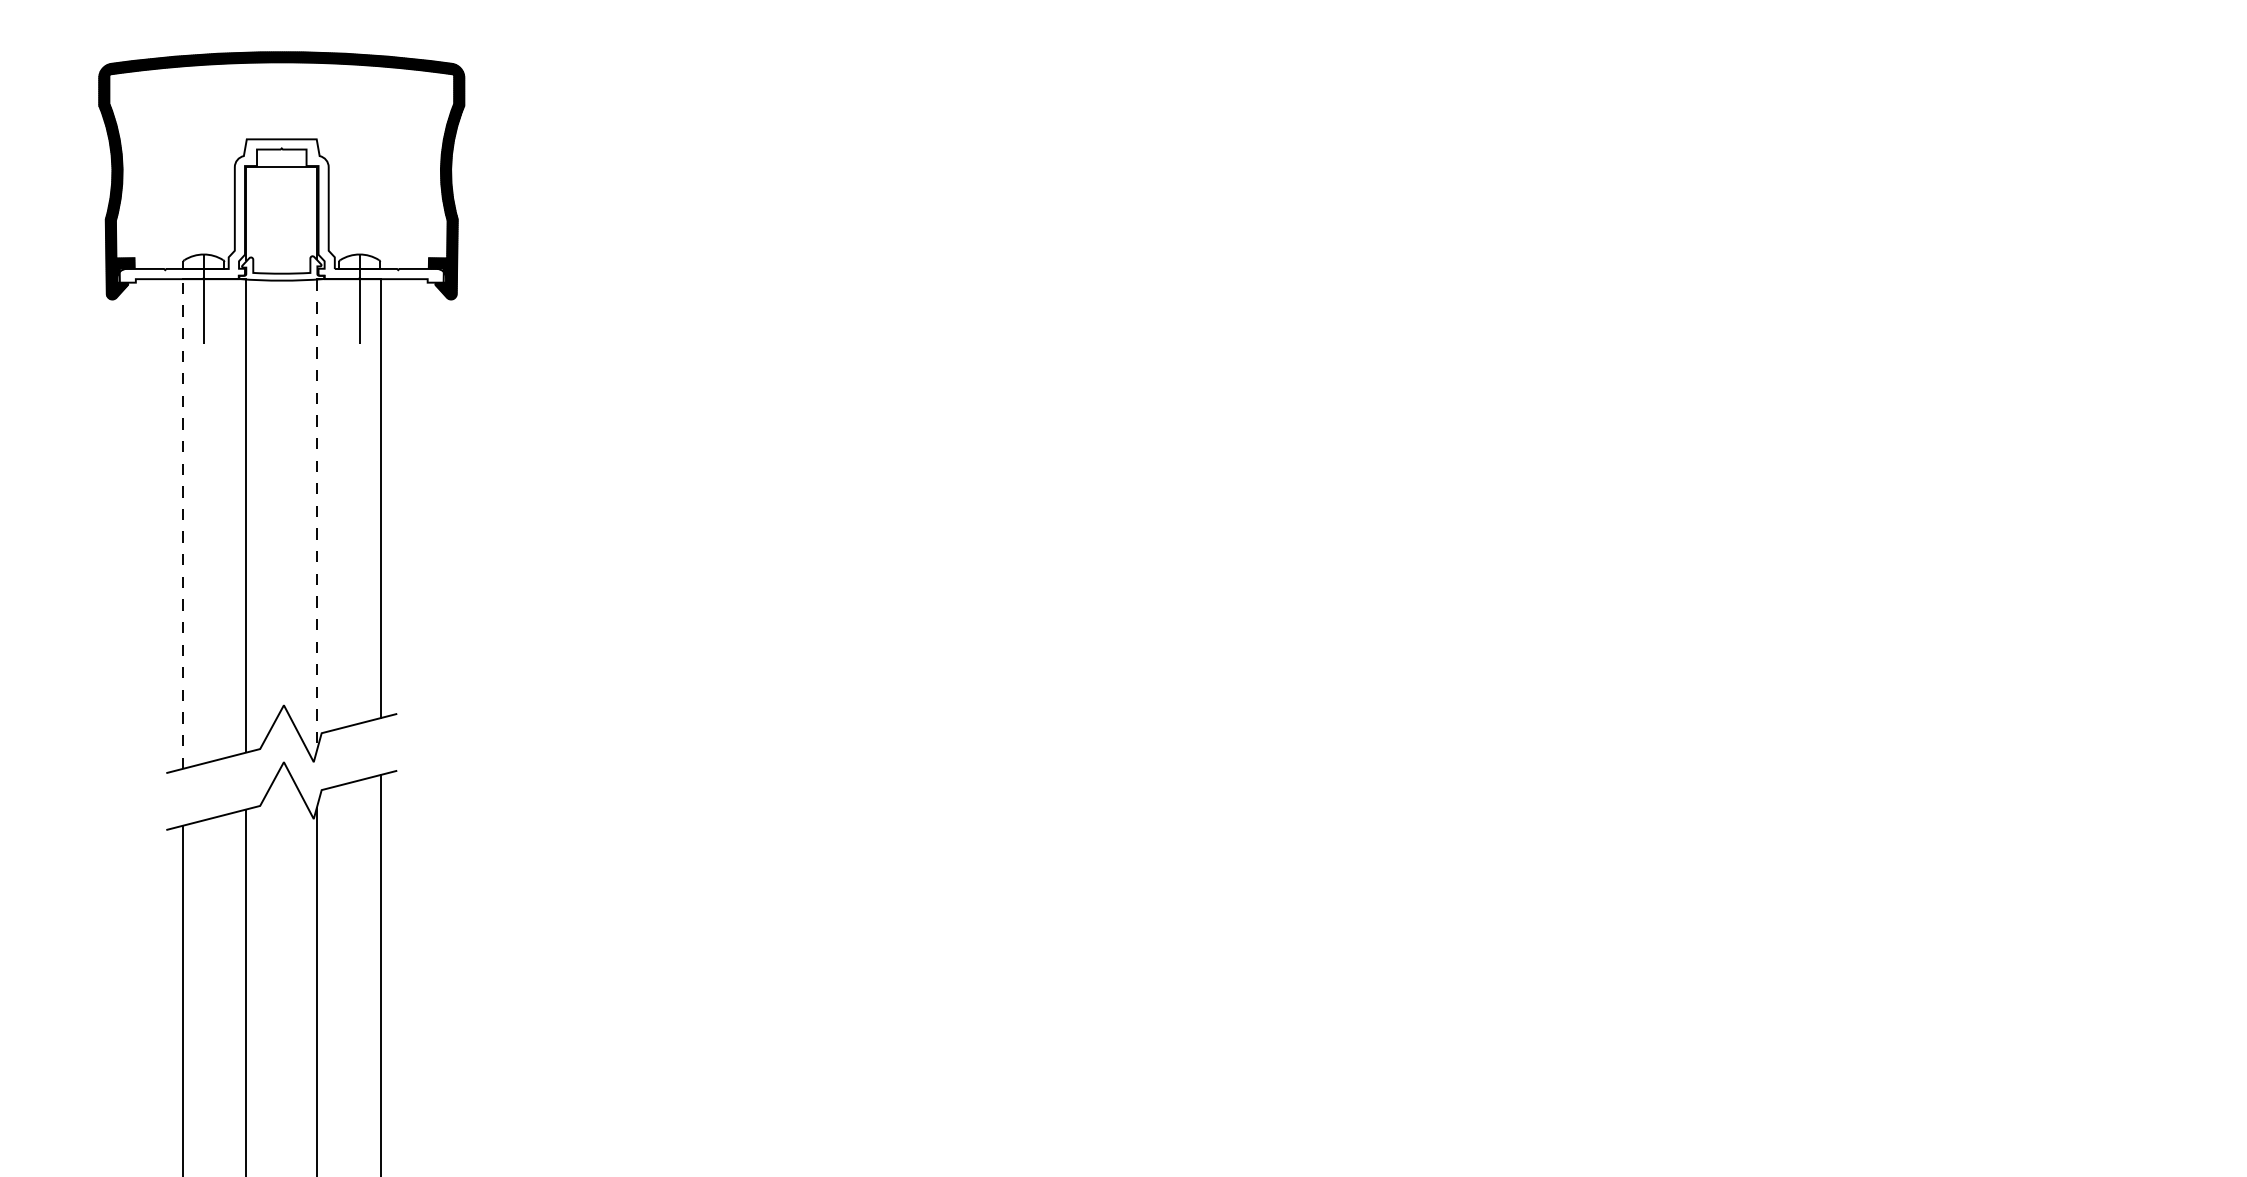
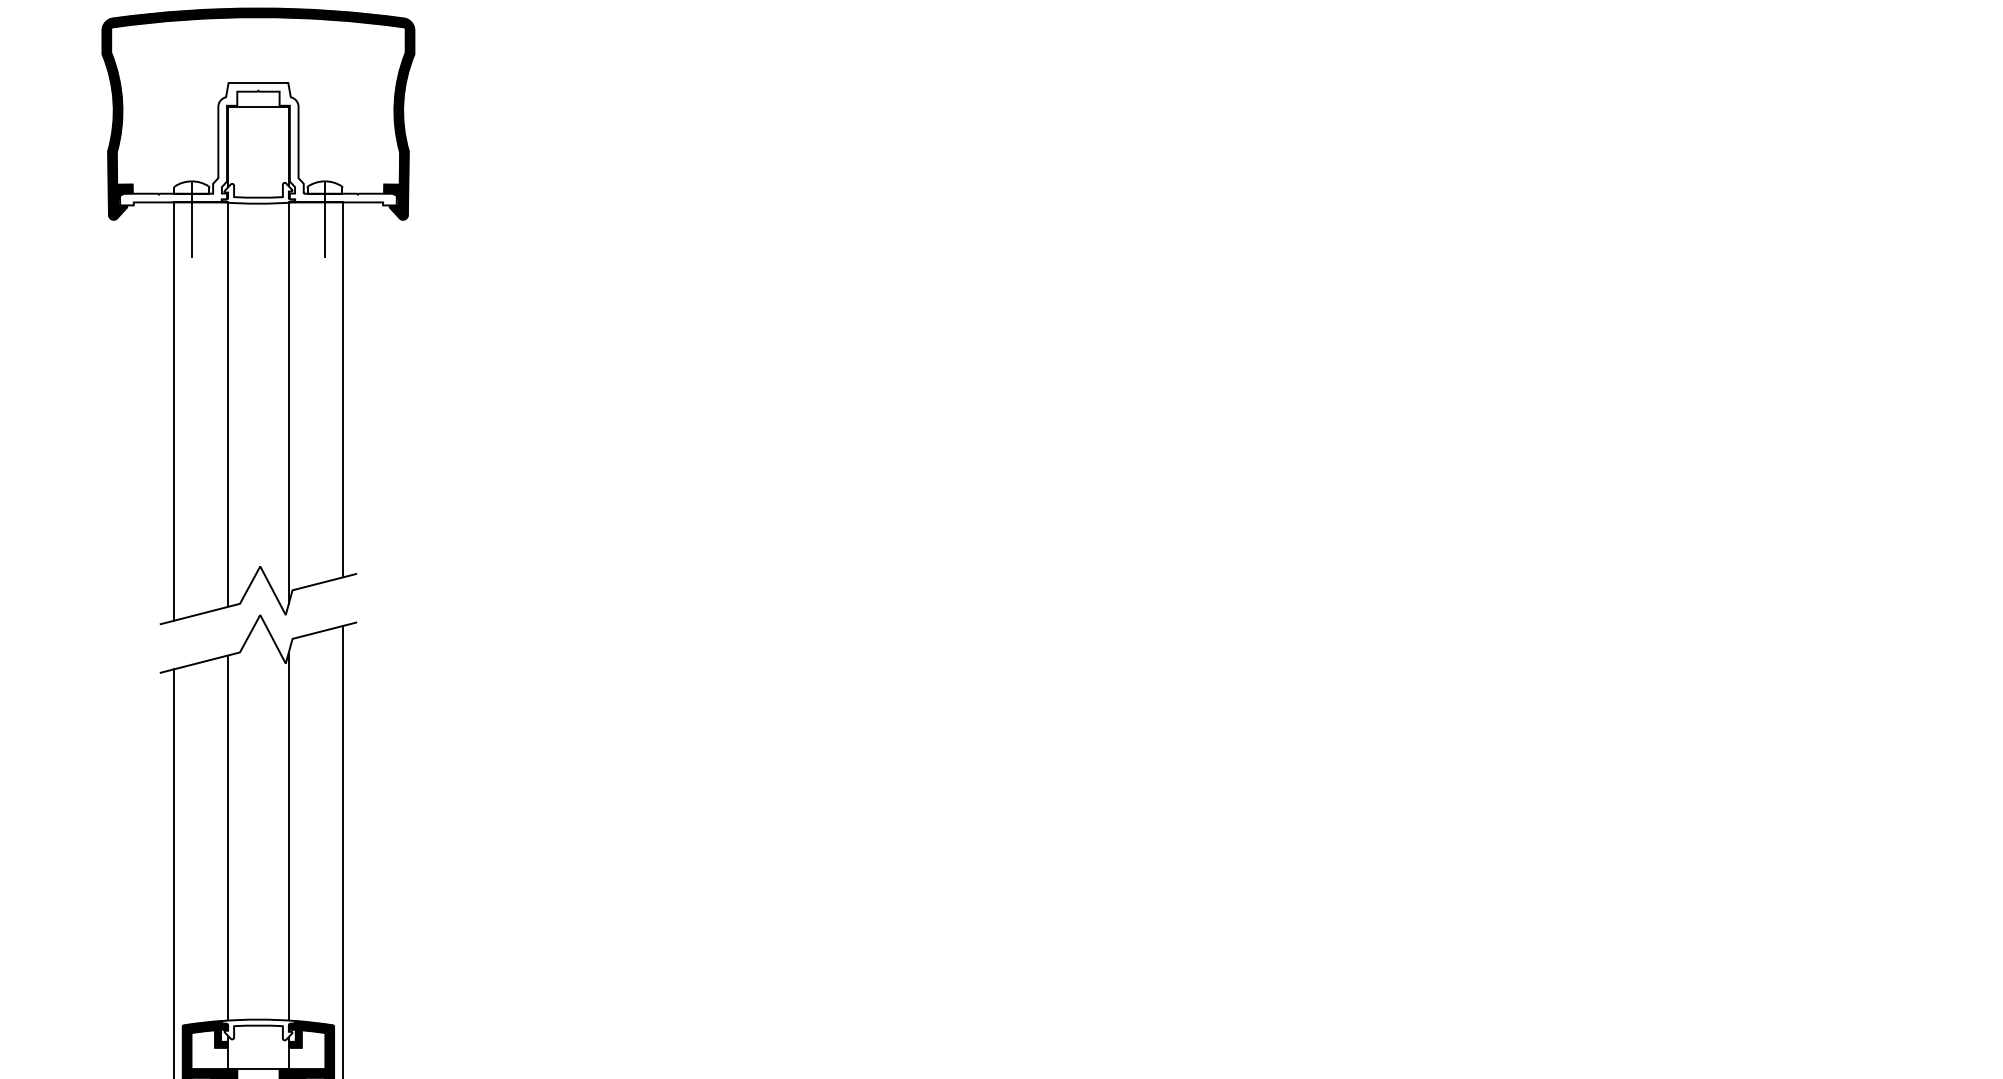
line: (316, 514) -> (288, 403), dashed -> solid
line: (182, 523) -> (173, 411), dashed -> solid

